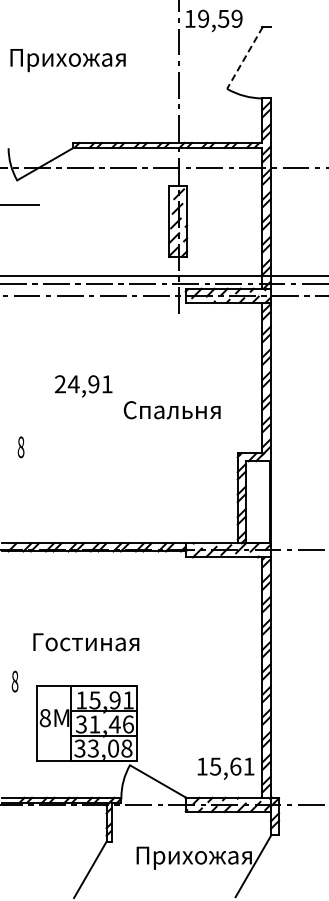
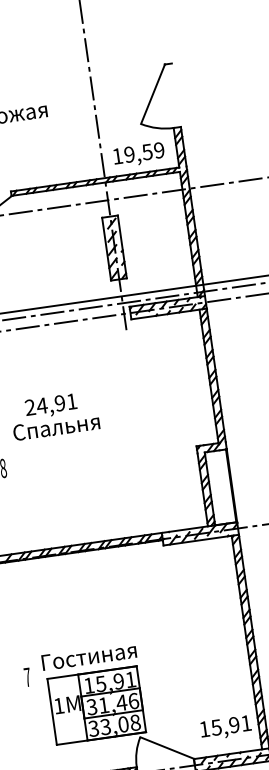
text: (213, 20) -> (138, 154), moved
line: (244, 57) -> (152, 93), dashed -> solid
text: (171, 410) -> (55, 427), moved
text: (86, 642) -> (89, 656), moved
text: (14, 681) -> (27, 677), 8 -> 7
text: (44, 718) -> (58, 706), 8 -> 1
text: (235, 766) -> (234, 724), 15,61 -> 15,91

